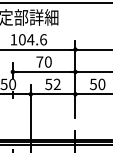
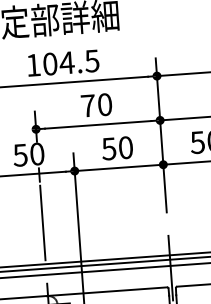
text: (43, 39) -> (92, 60), 104.6 -> 104.5
text: (56, 84) -> (124, 147), 52 -> 50
line: (12, 118) -> (41, 221), added

